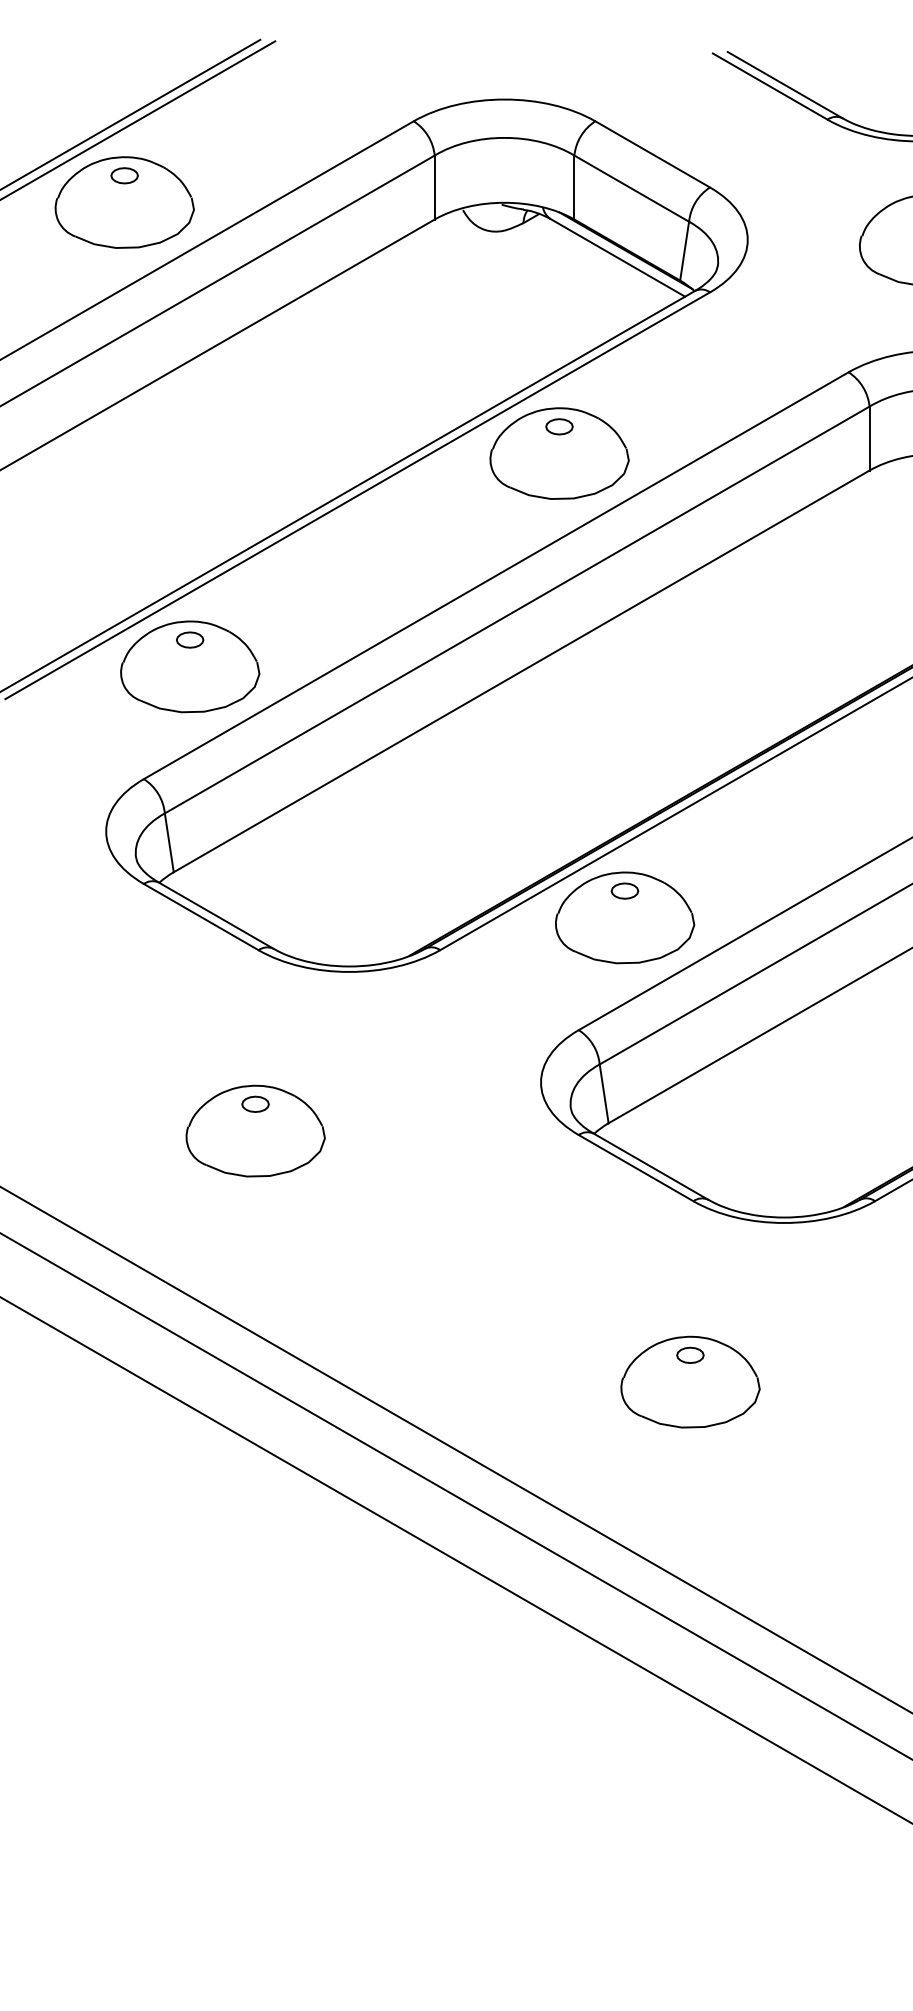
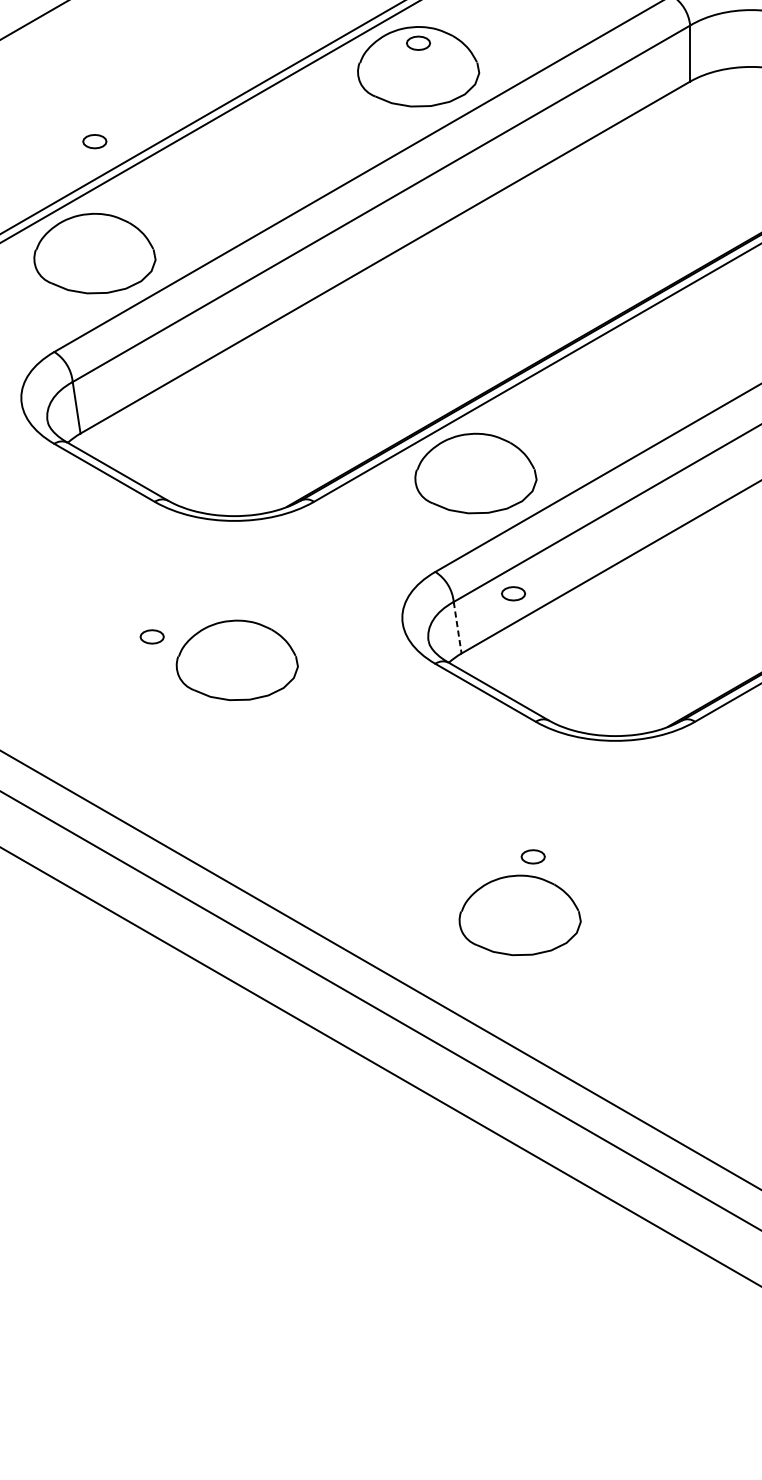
part: (190, 639) -> (95, 141), moved
part: (624, 890) -> (513, 593), moved
line: (604, 1093) -> (457, 627), solid -> dashed
part: (255, 1130) -> (237, 659), moved
part: (690, 1381) -> (520, 914), moved

